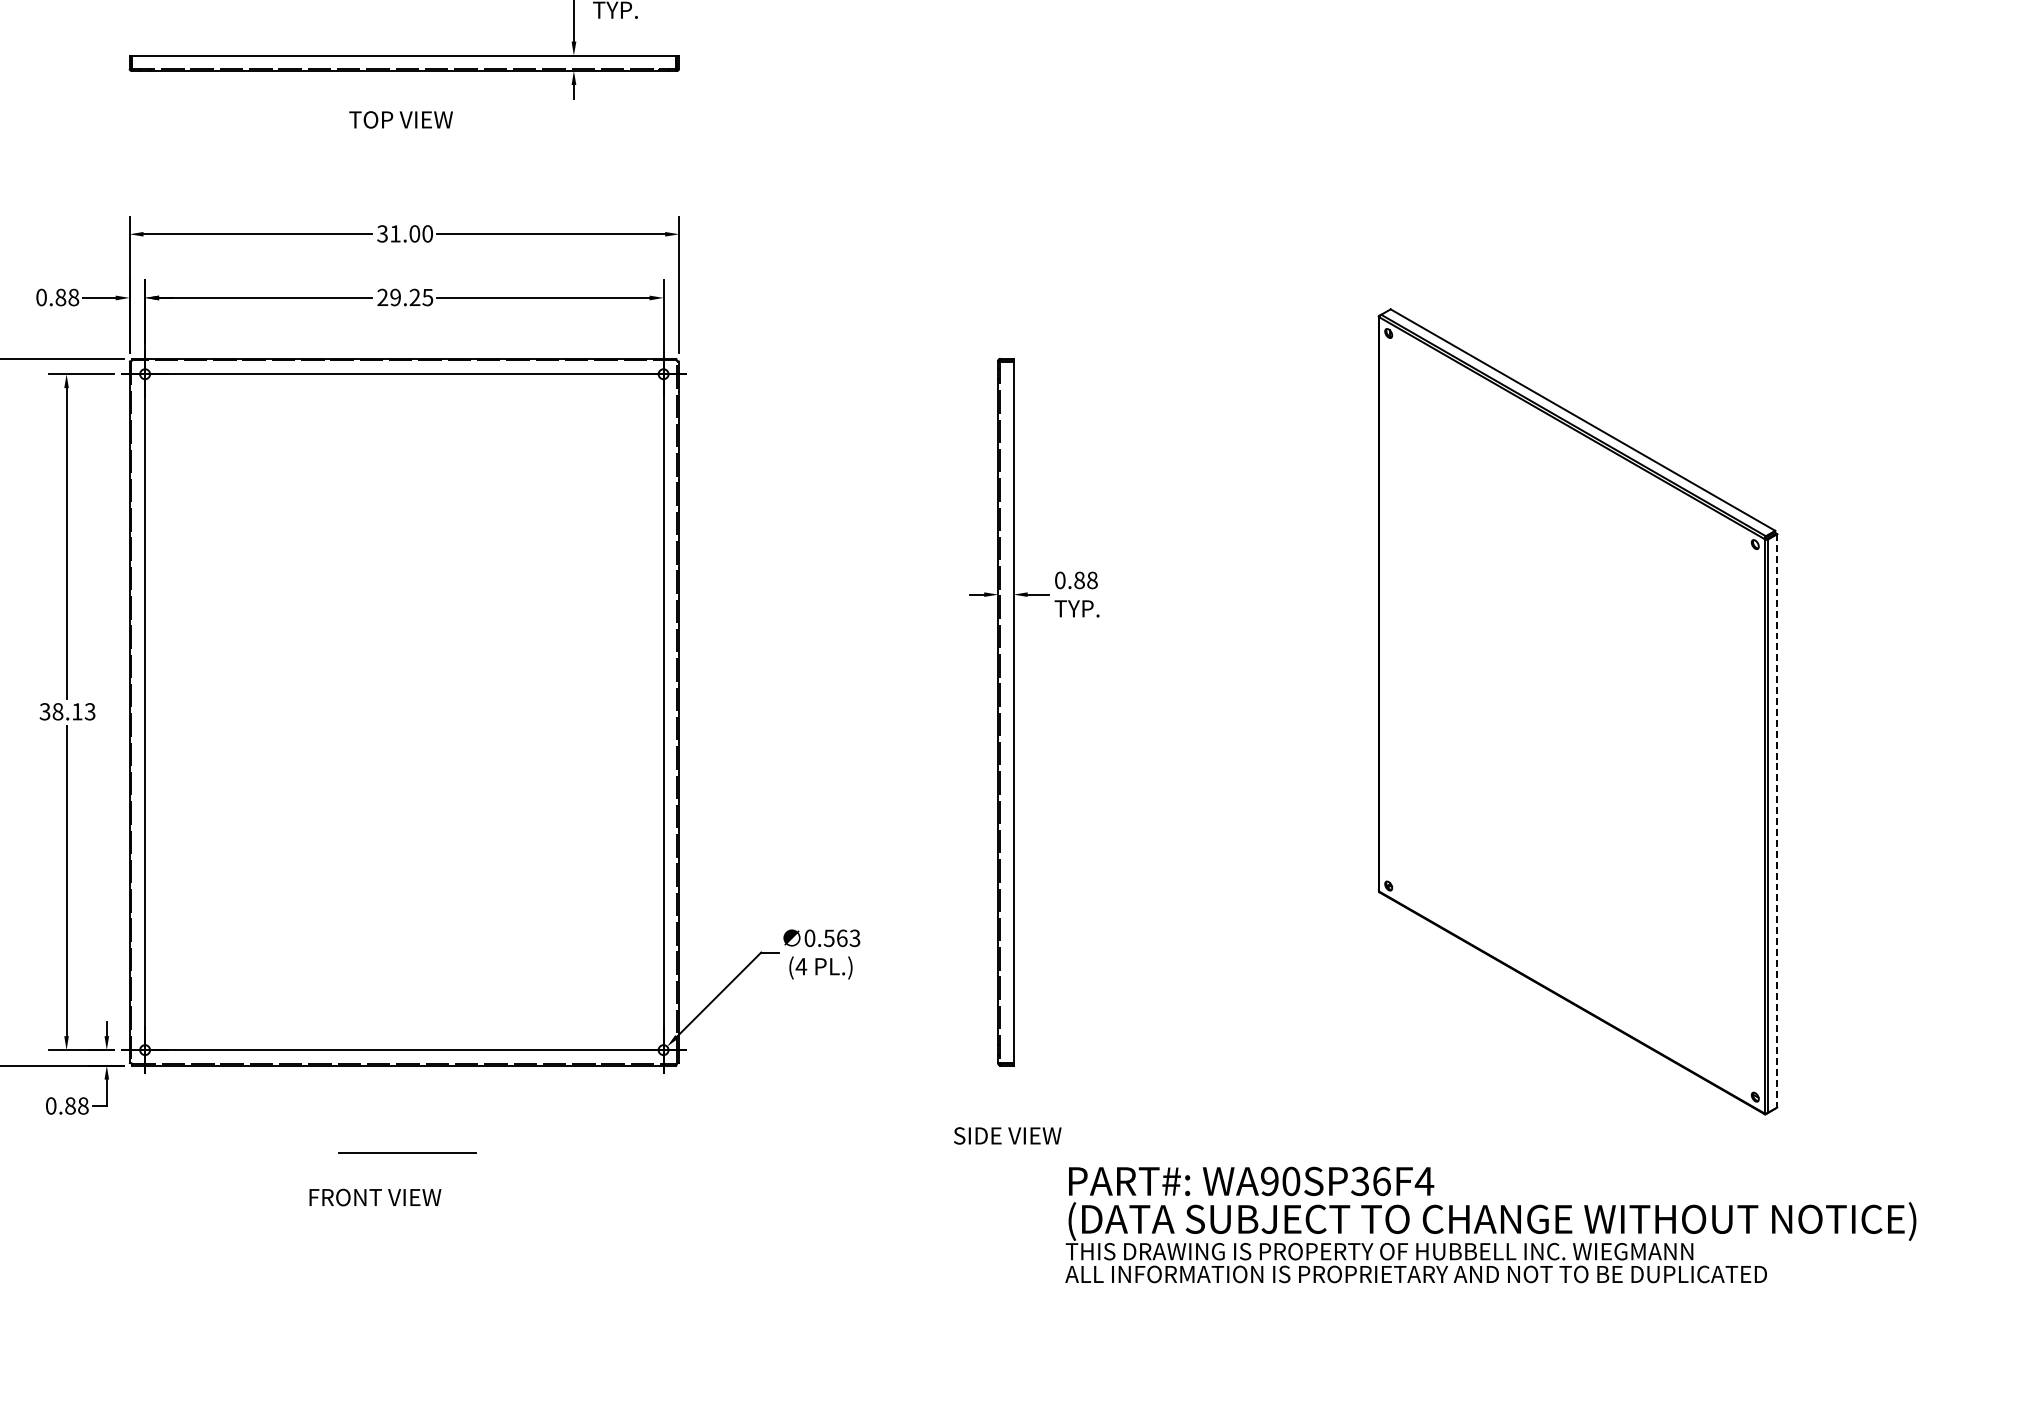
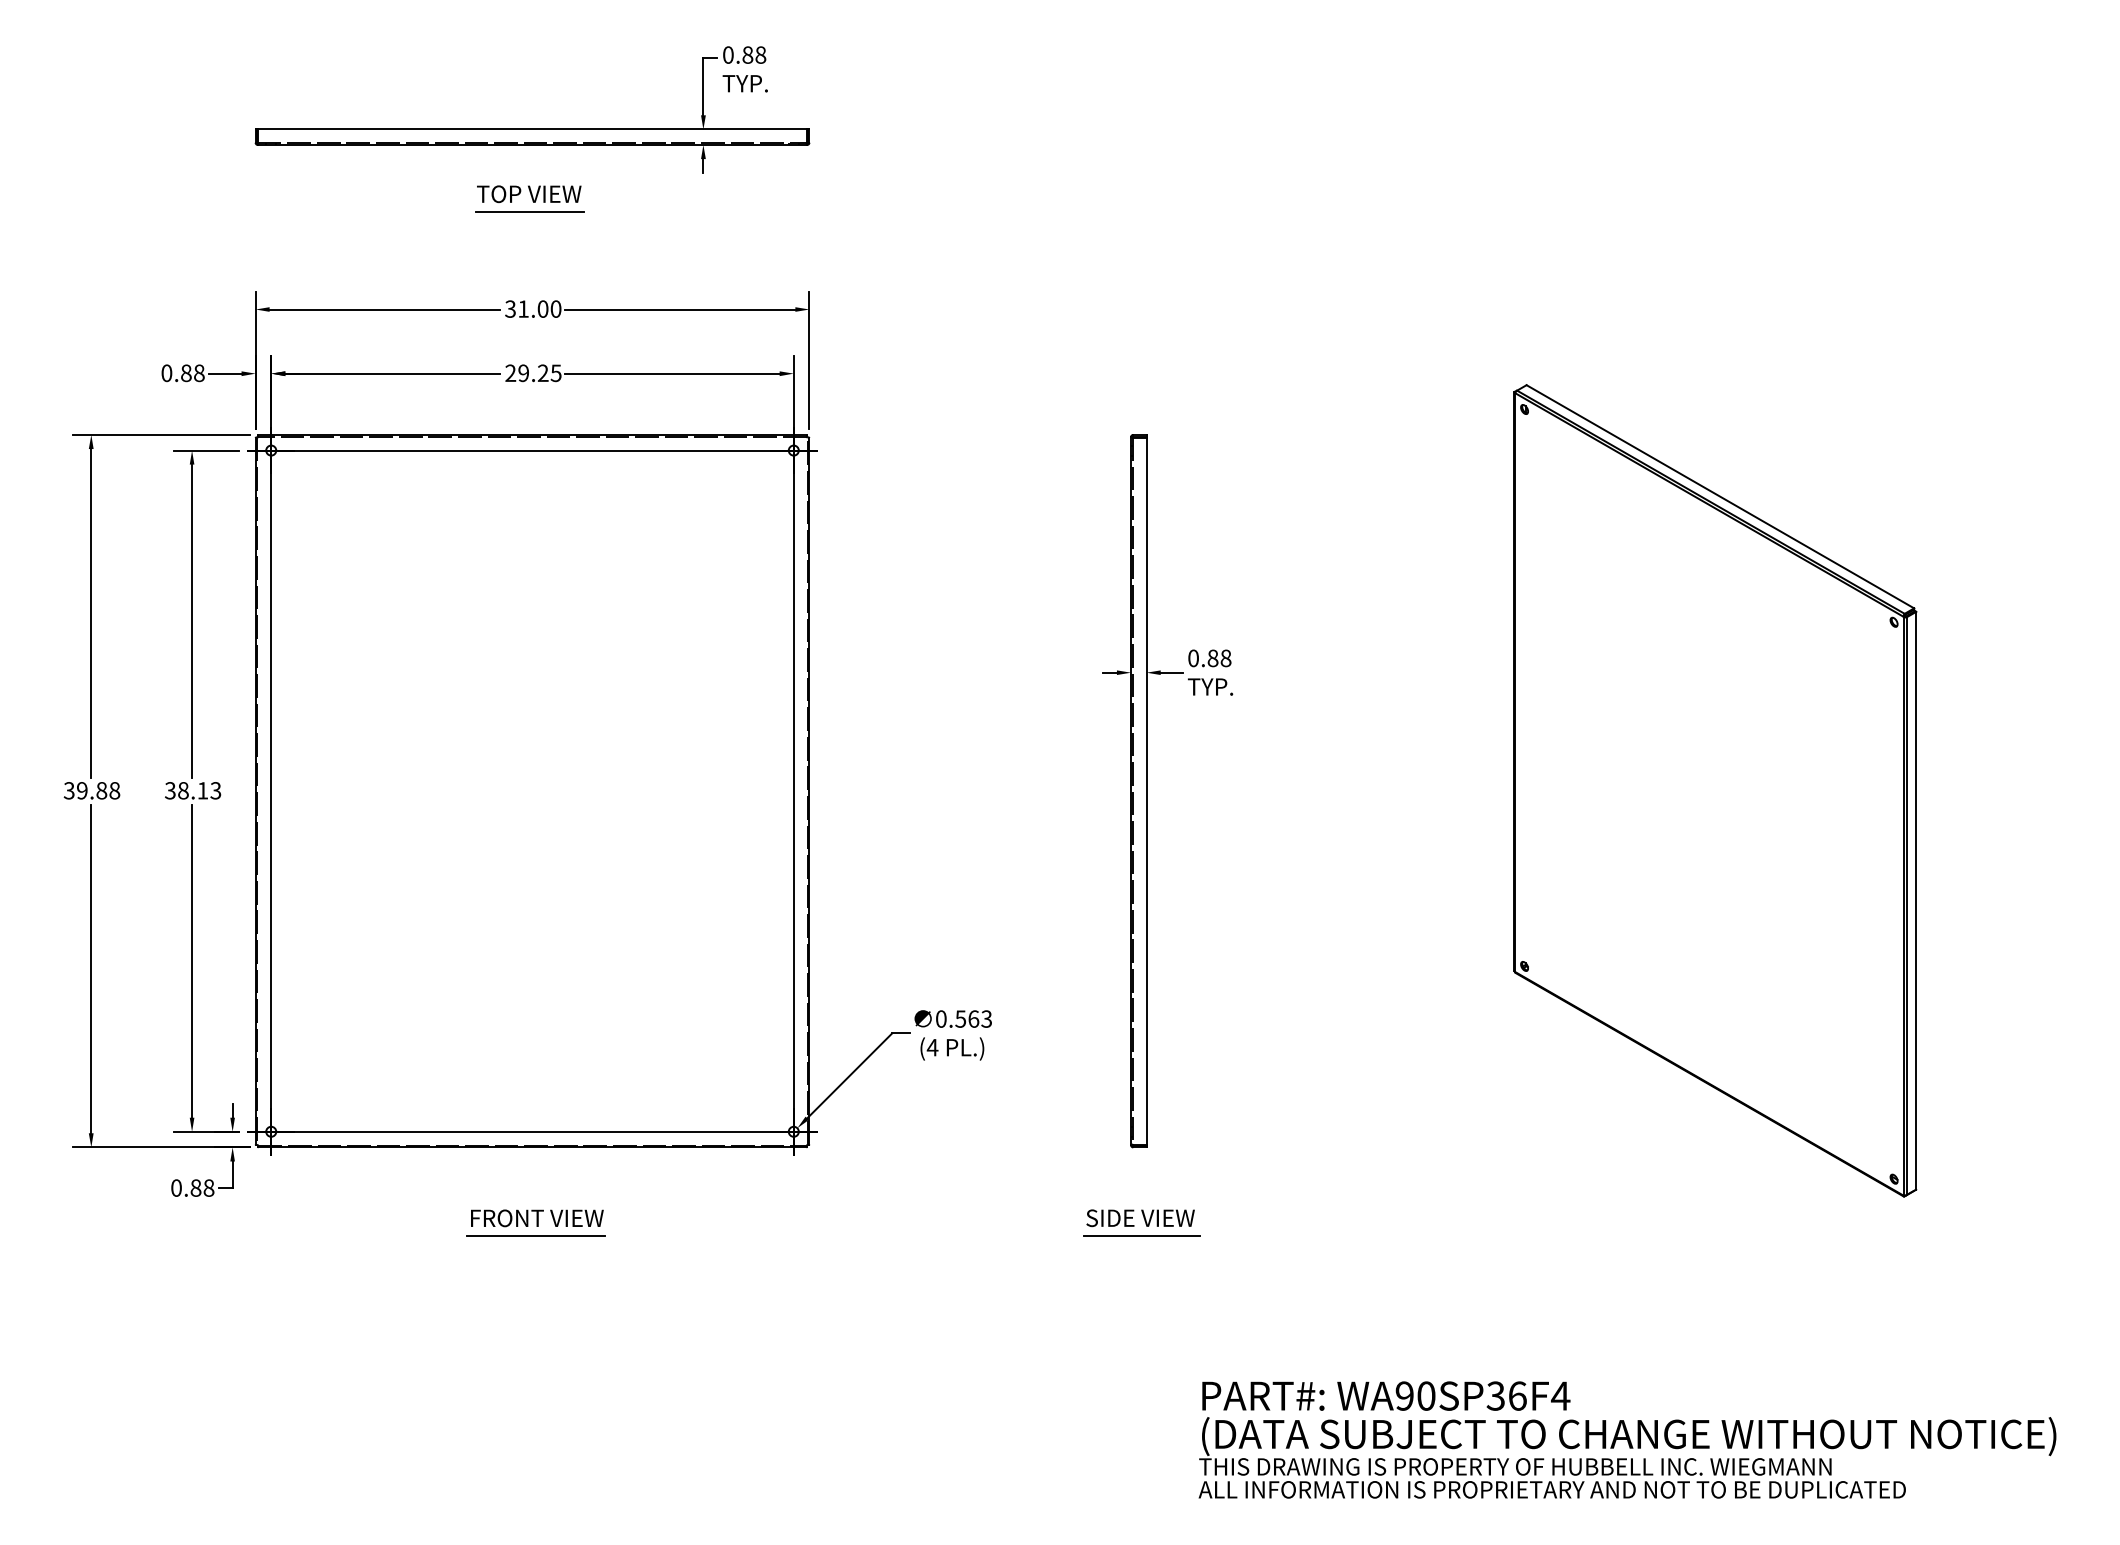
line: (402, 137) -> (530, 211), added
line: (1777, 820) -> (1916, 900), dashed -> solid
line: (1009, 1153) -> (1142, 1235), added
text: (375, 1197) -> (537, 1218), moved
text: (1490, 1224) -> (1627, 1439), moved

